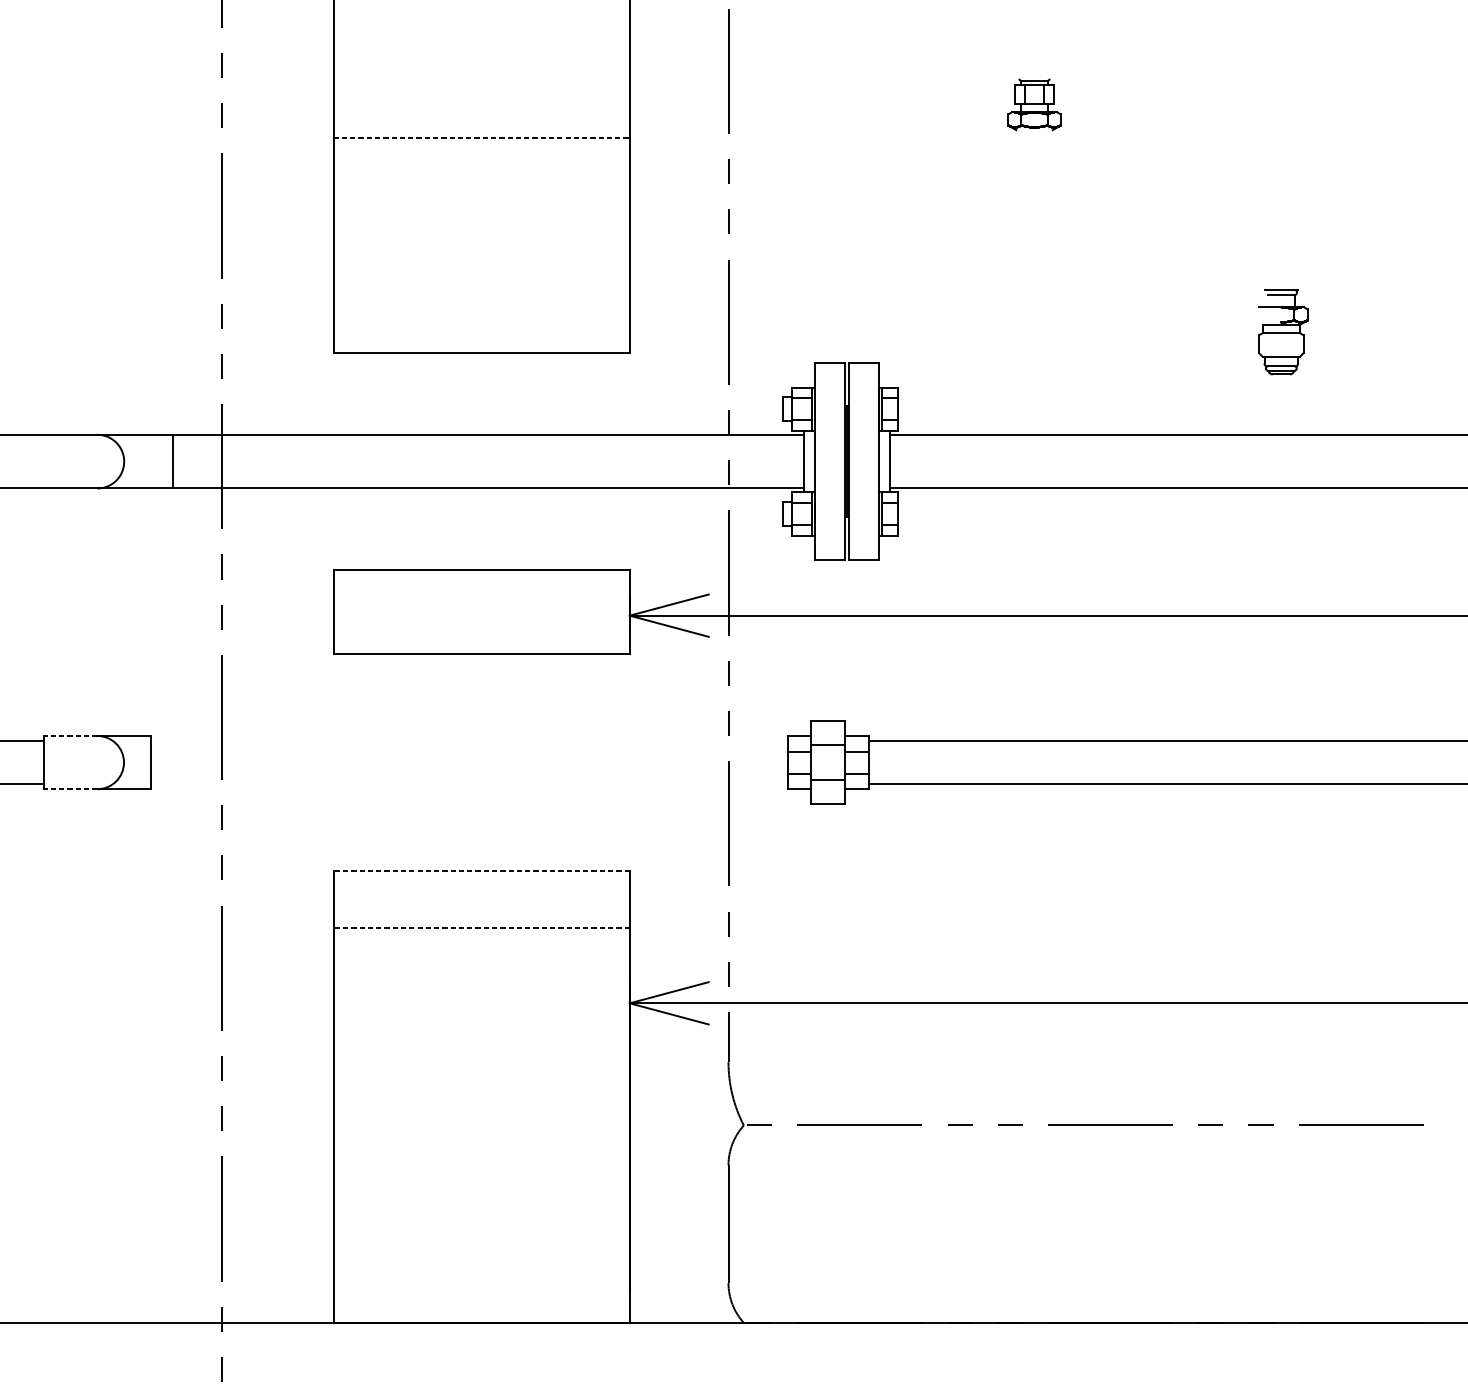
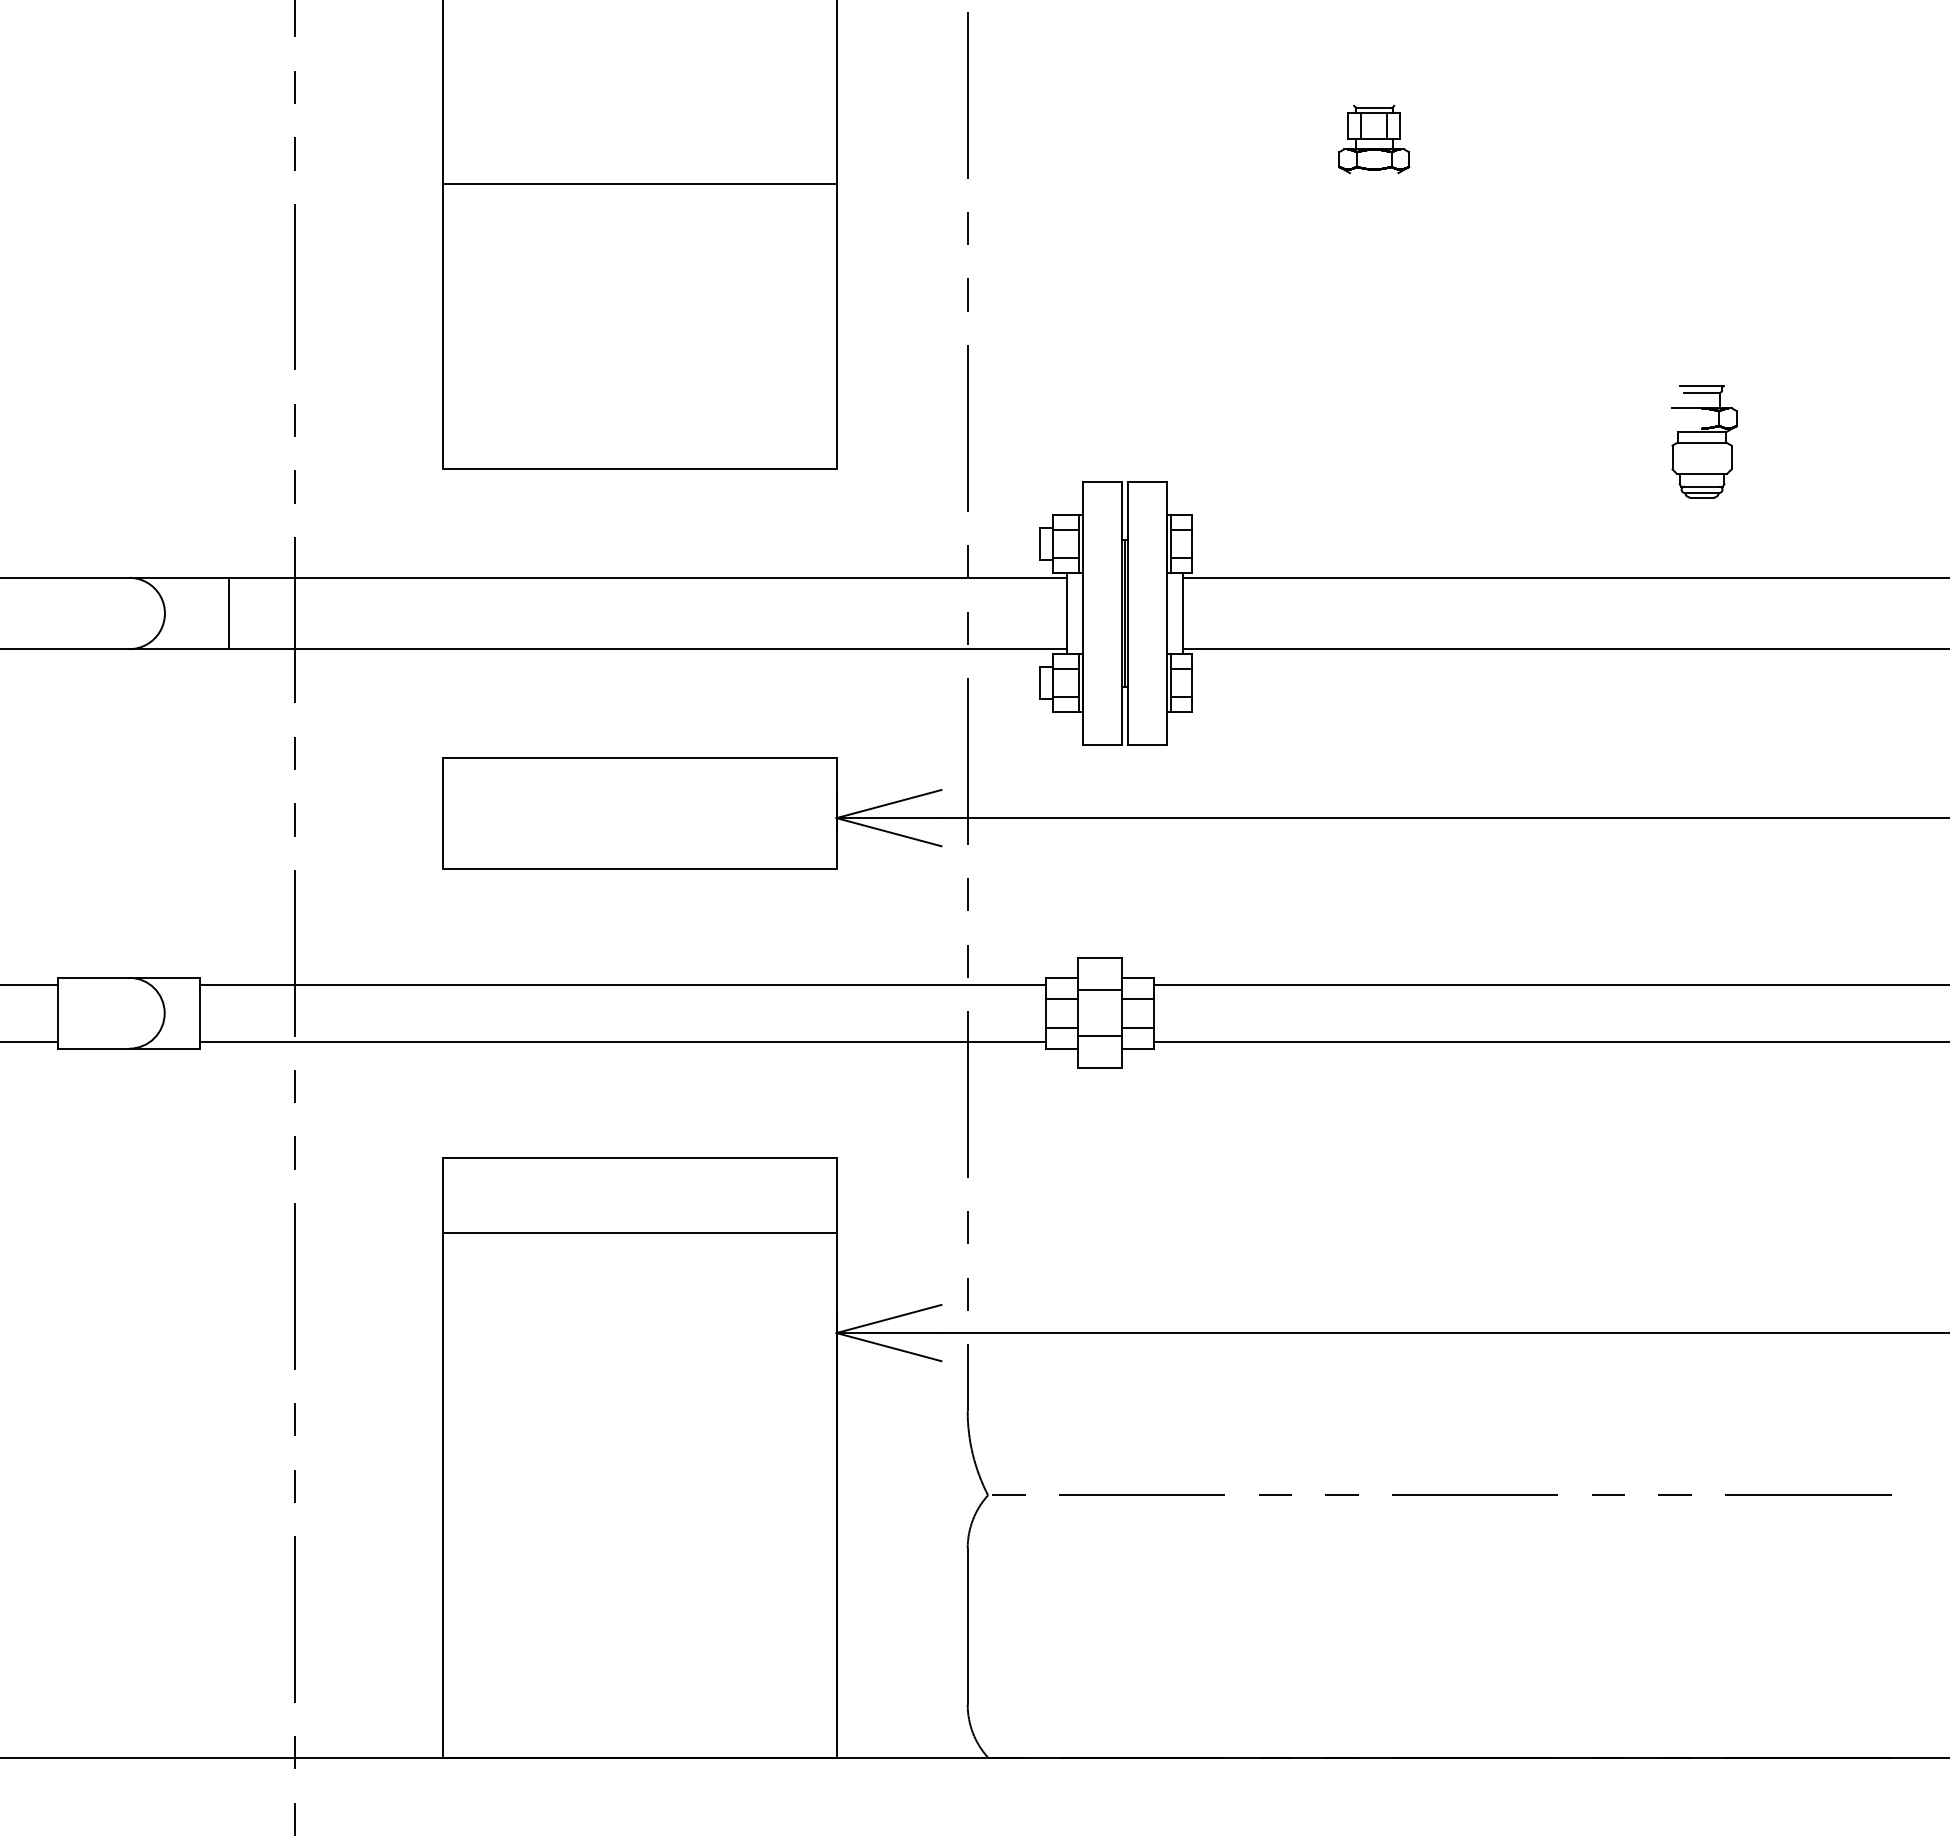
line: (481, 137) -> (639, 183), dashed -> solid
line: (70, 735) -> (93, 977), dashed -> solid
line: (469, 740) -> (623, 984), added
line: (469, 783) -> (623, 1041), added
line: (70, 789) -> (93, 1048), dashed -> solid
line: (481, 871) -> (639, 1157), dashed -> solid
line: (481, 928) -> (639, 1233), dashed -> solid

